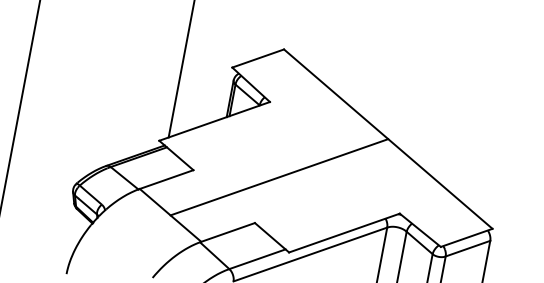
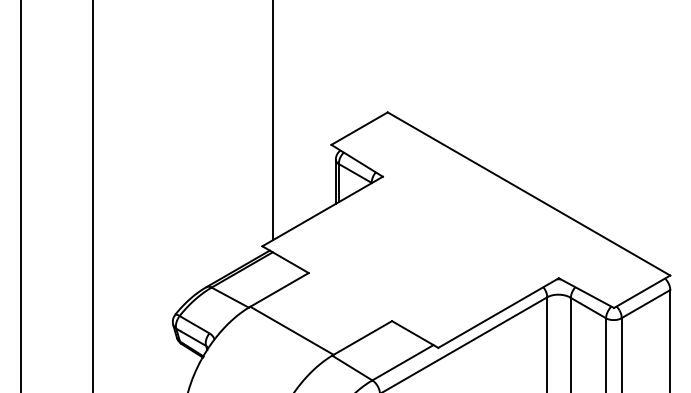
line: (279, 176) -> (410, 261), removed

